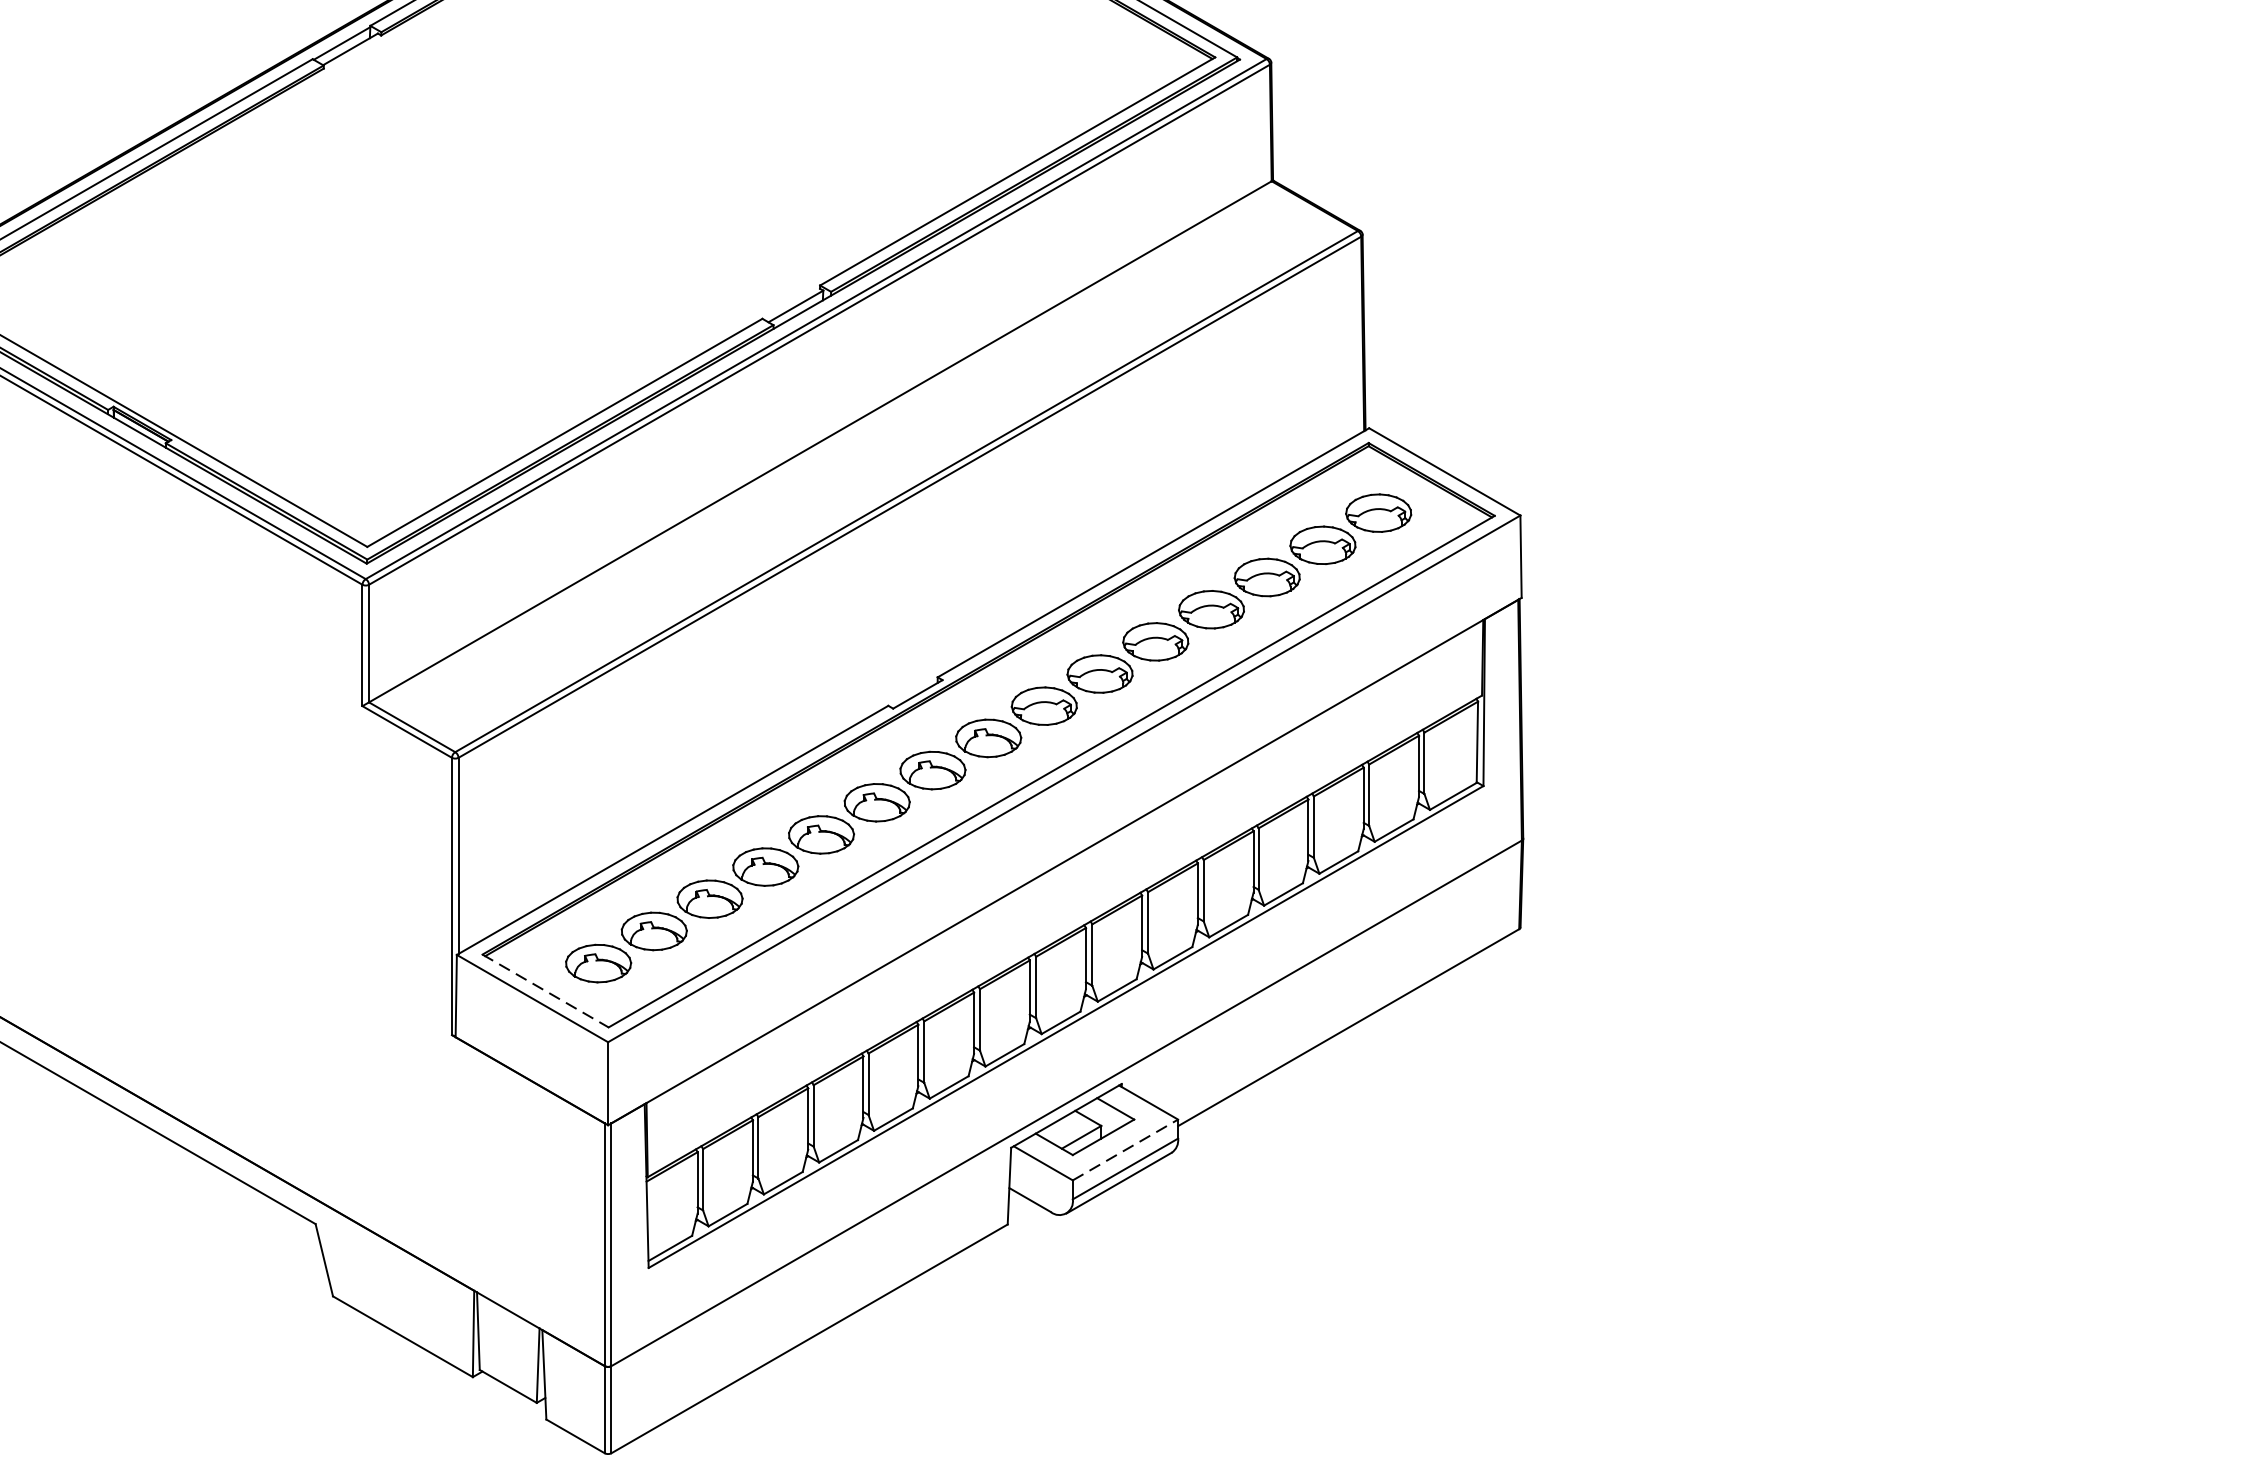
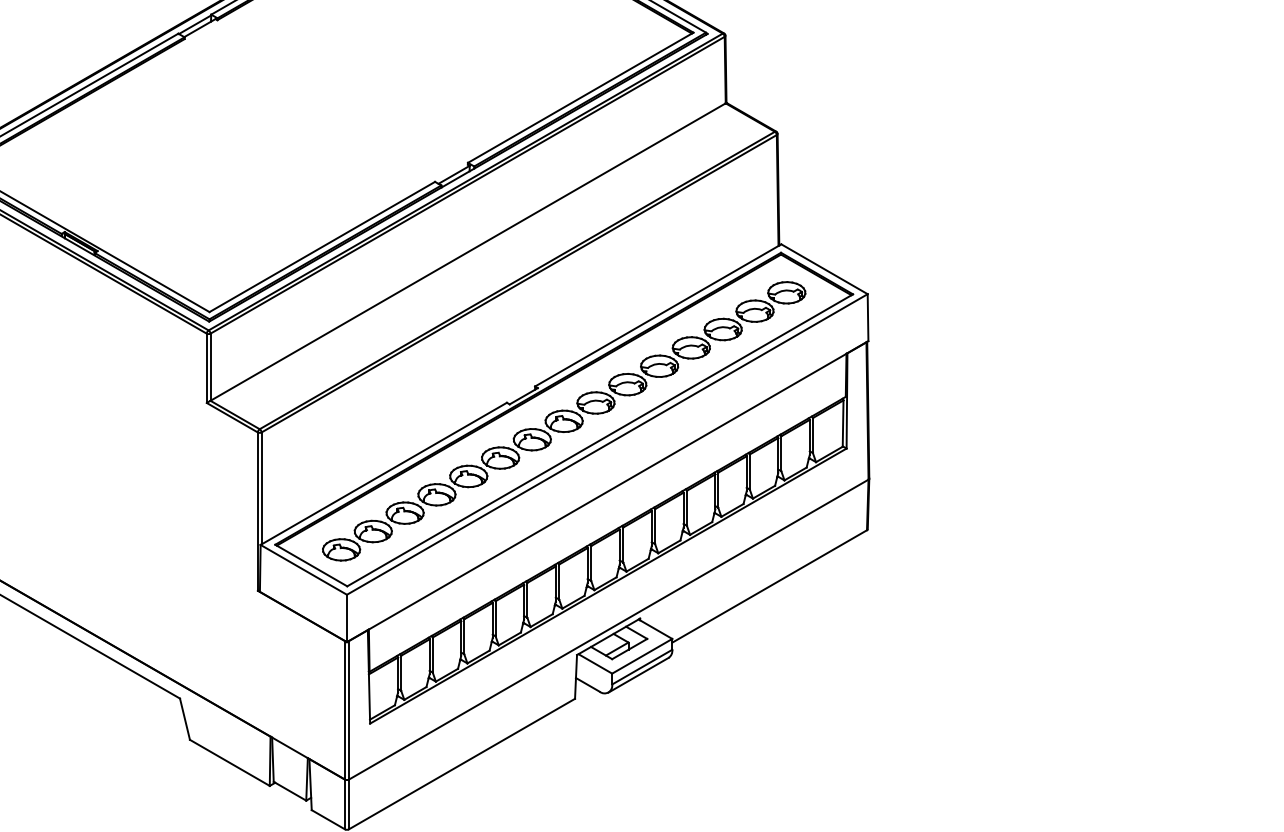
line: (545, 990) -> (311, 565), dashed -> solid
line: (1125, 1150) -> (642, 656), dashed -> solid

